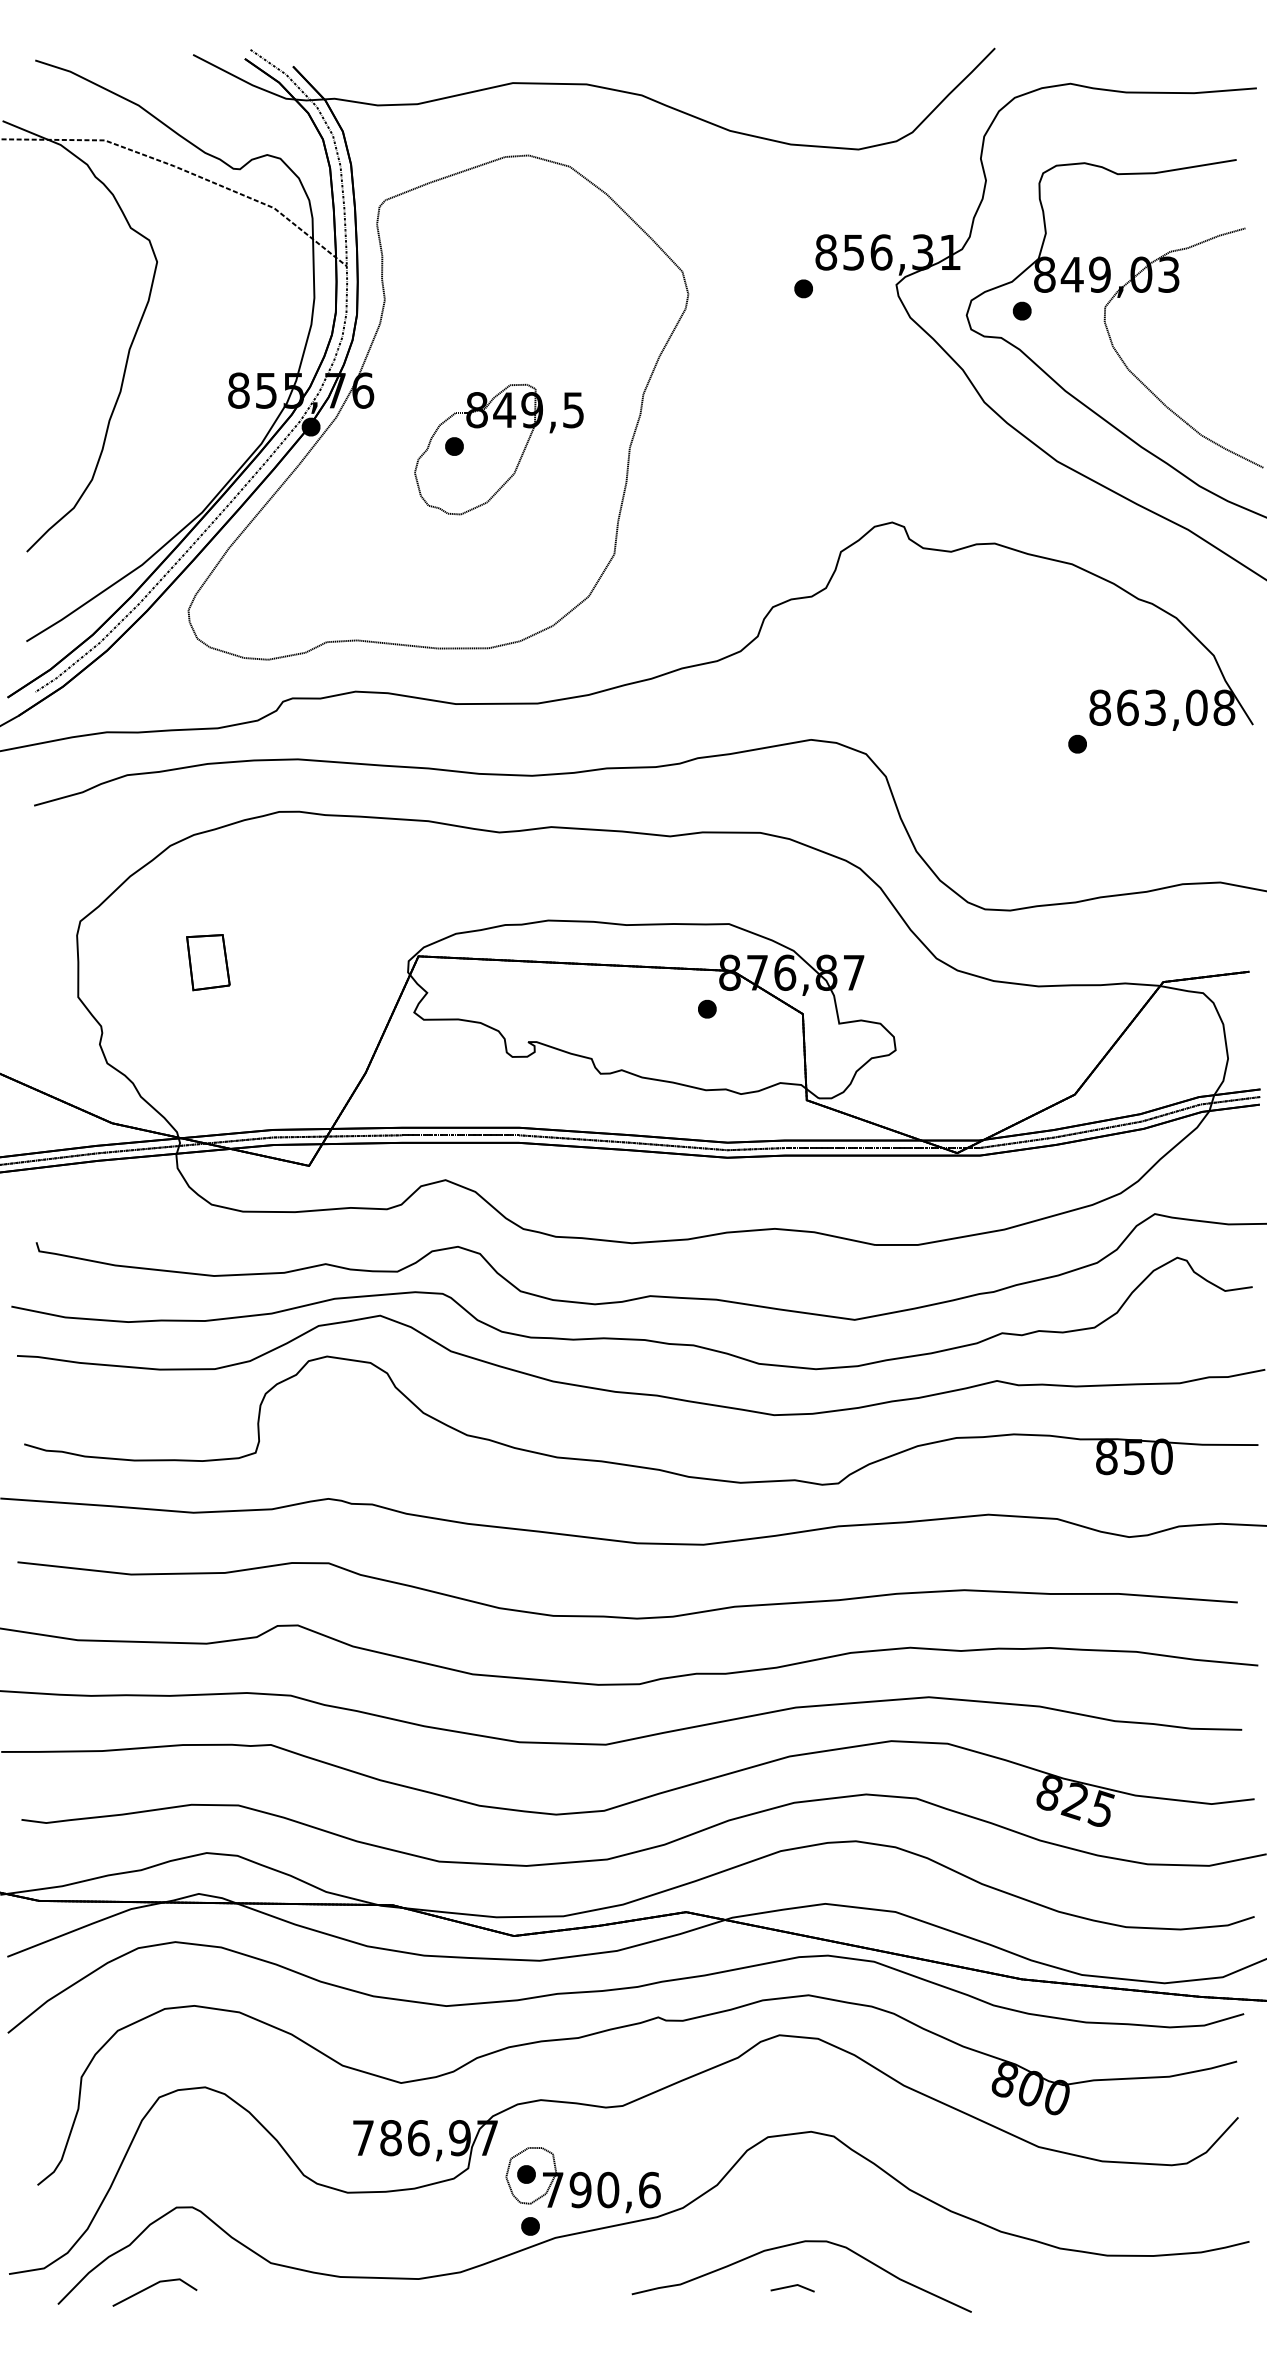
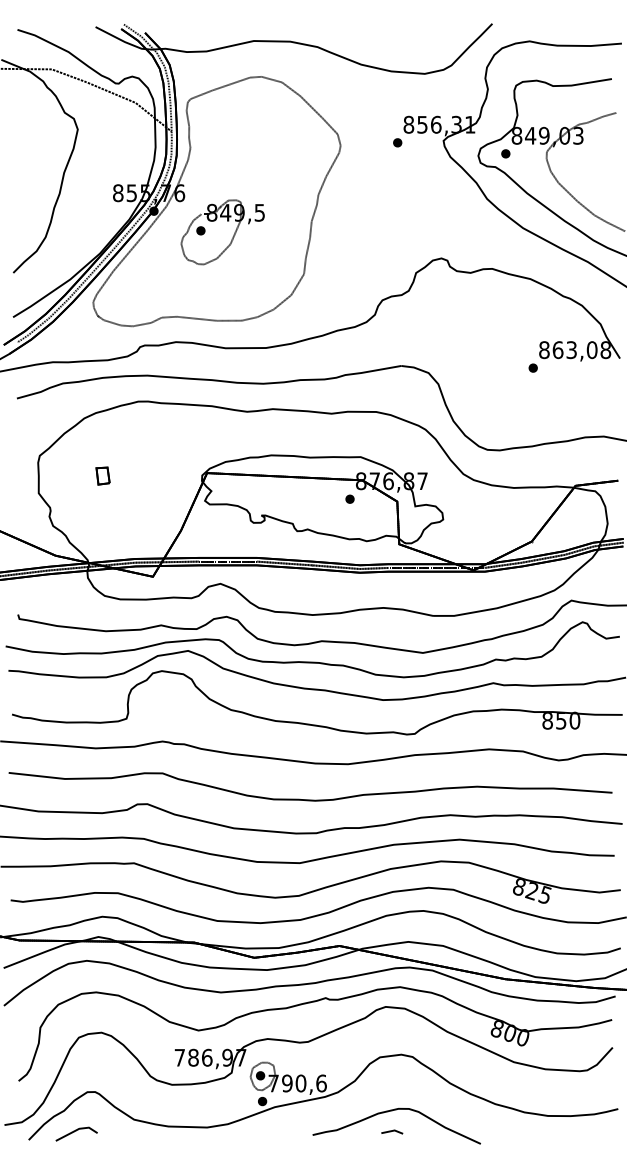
part: (518, 457) -> (232, 236), moved
part: (207, 961) -> (102, 475), size x0.62

